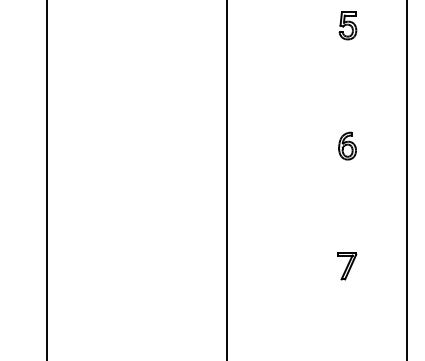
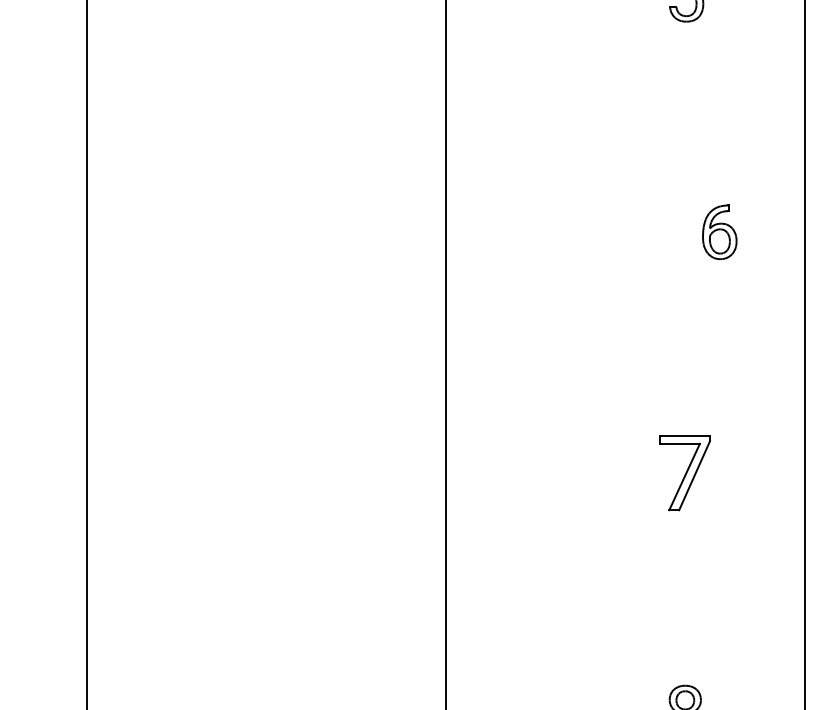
part: (347, 145) -> (719, 231), moved
part: (347, 266) -> (685, 474), size x1.4

